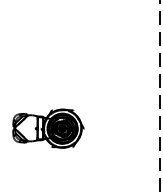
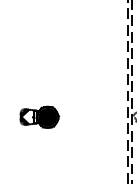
part: (47, 129) -> (39, 117), size x0.7

